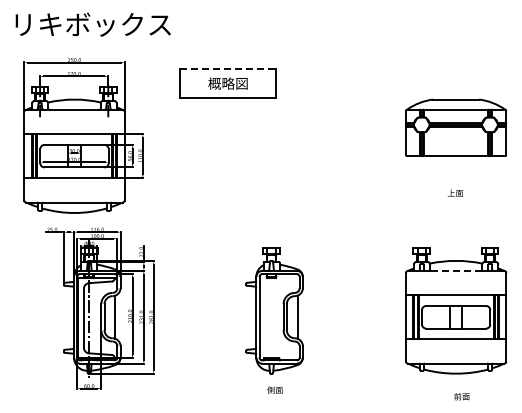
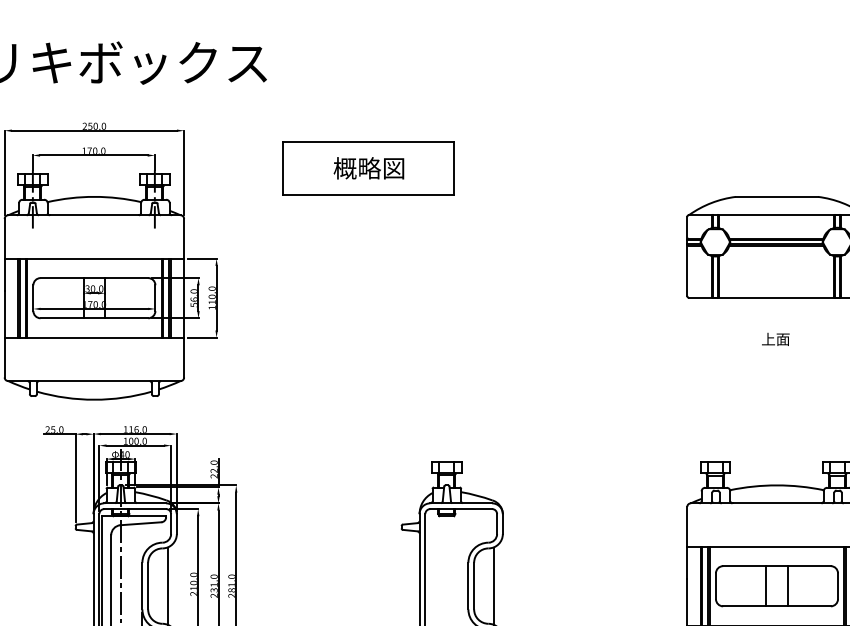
line: (227, 69) -> (368, 143), dashed -> solid
text: (455, 192) -> (775, 338), moved
line: (456, 270) -> (777, 502), dashed -> solid

